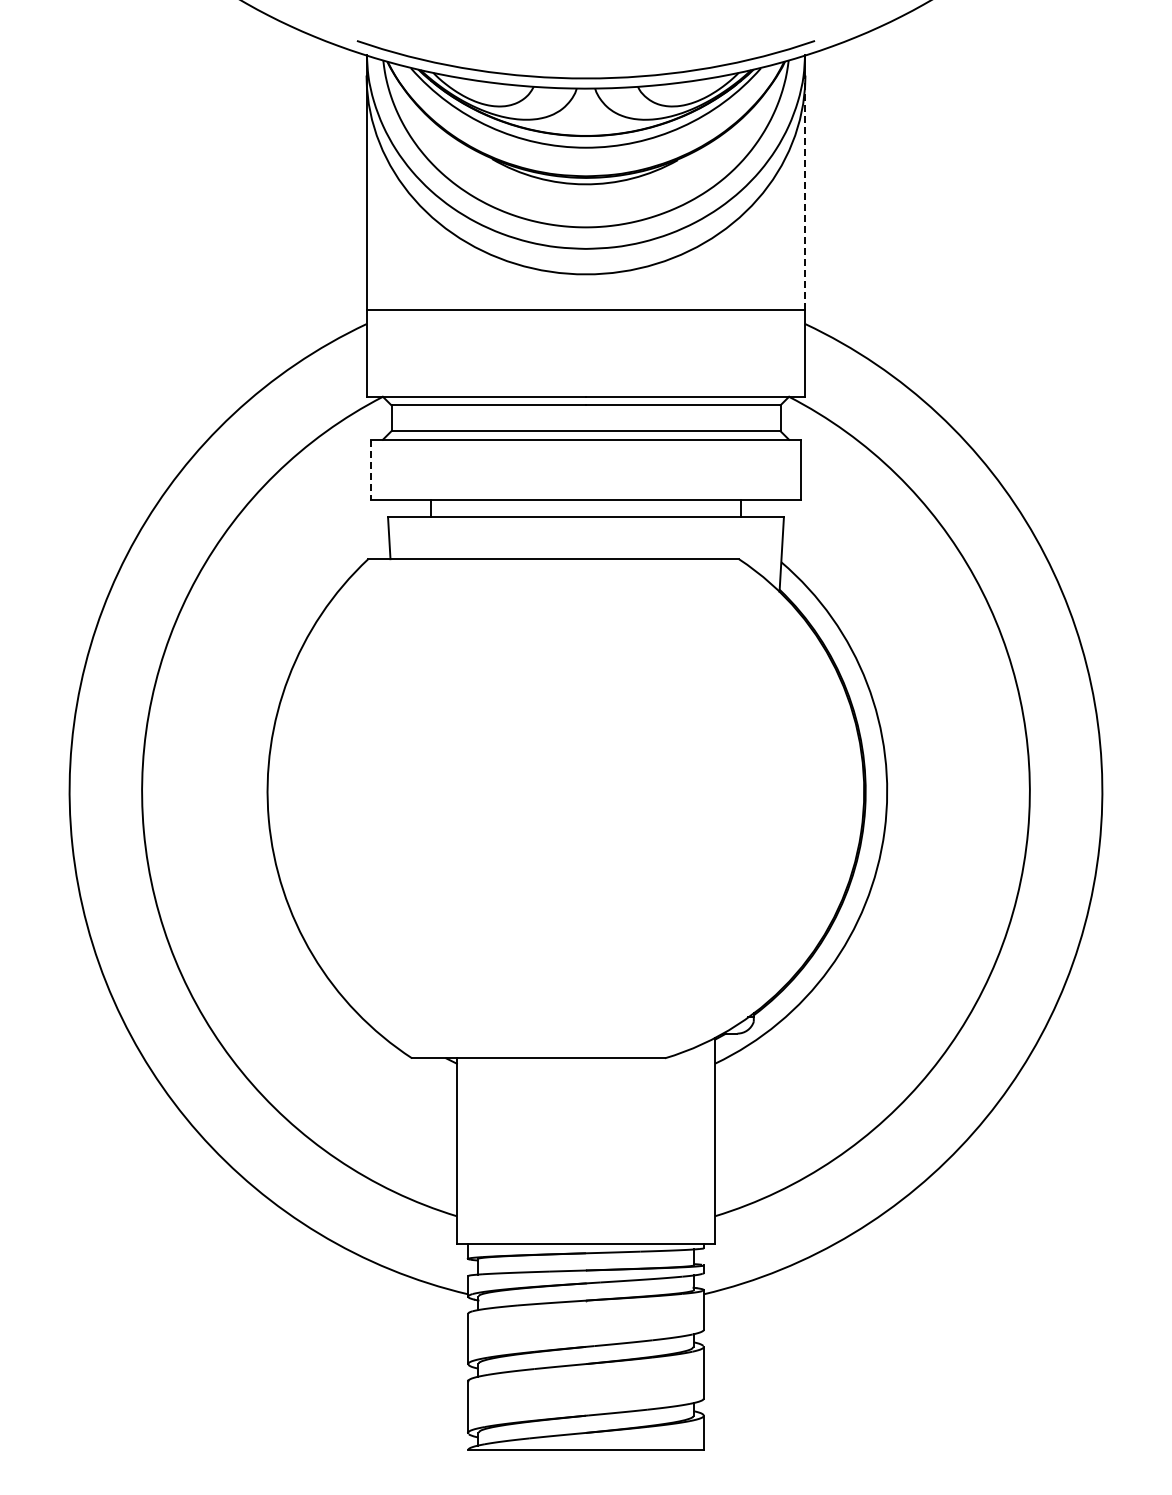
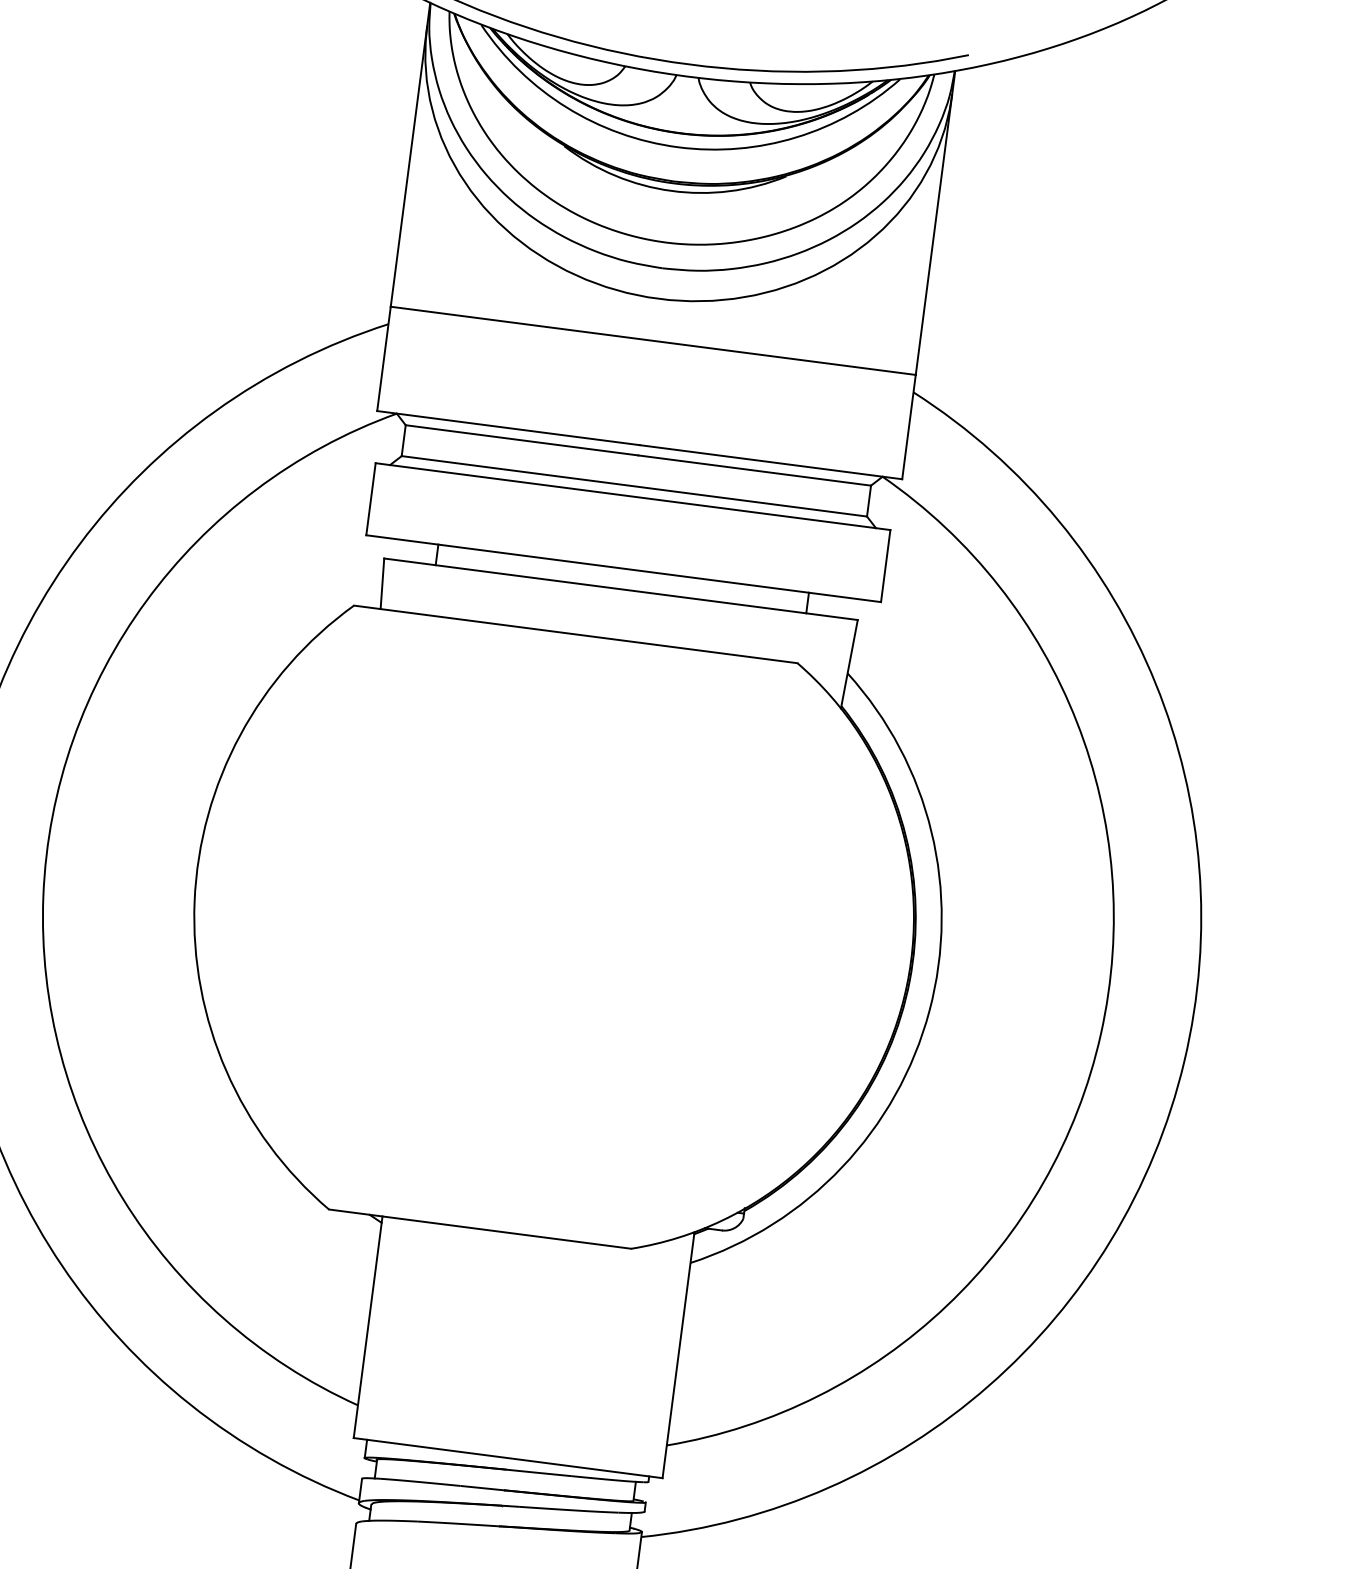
line: (805, 192) -> (934, 234), dashed -> solid
line: (370, 470) -> (370, 499), dashed -> solid

